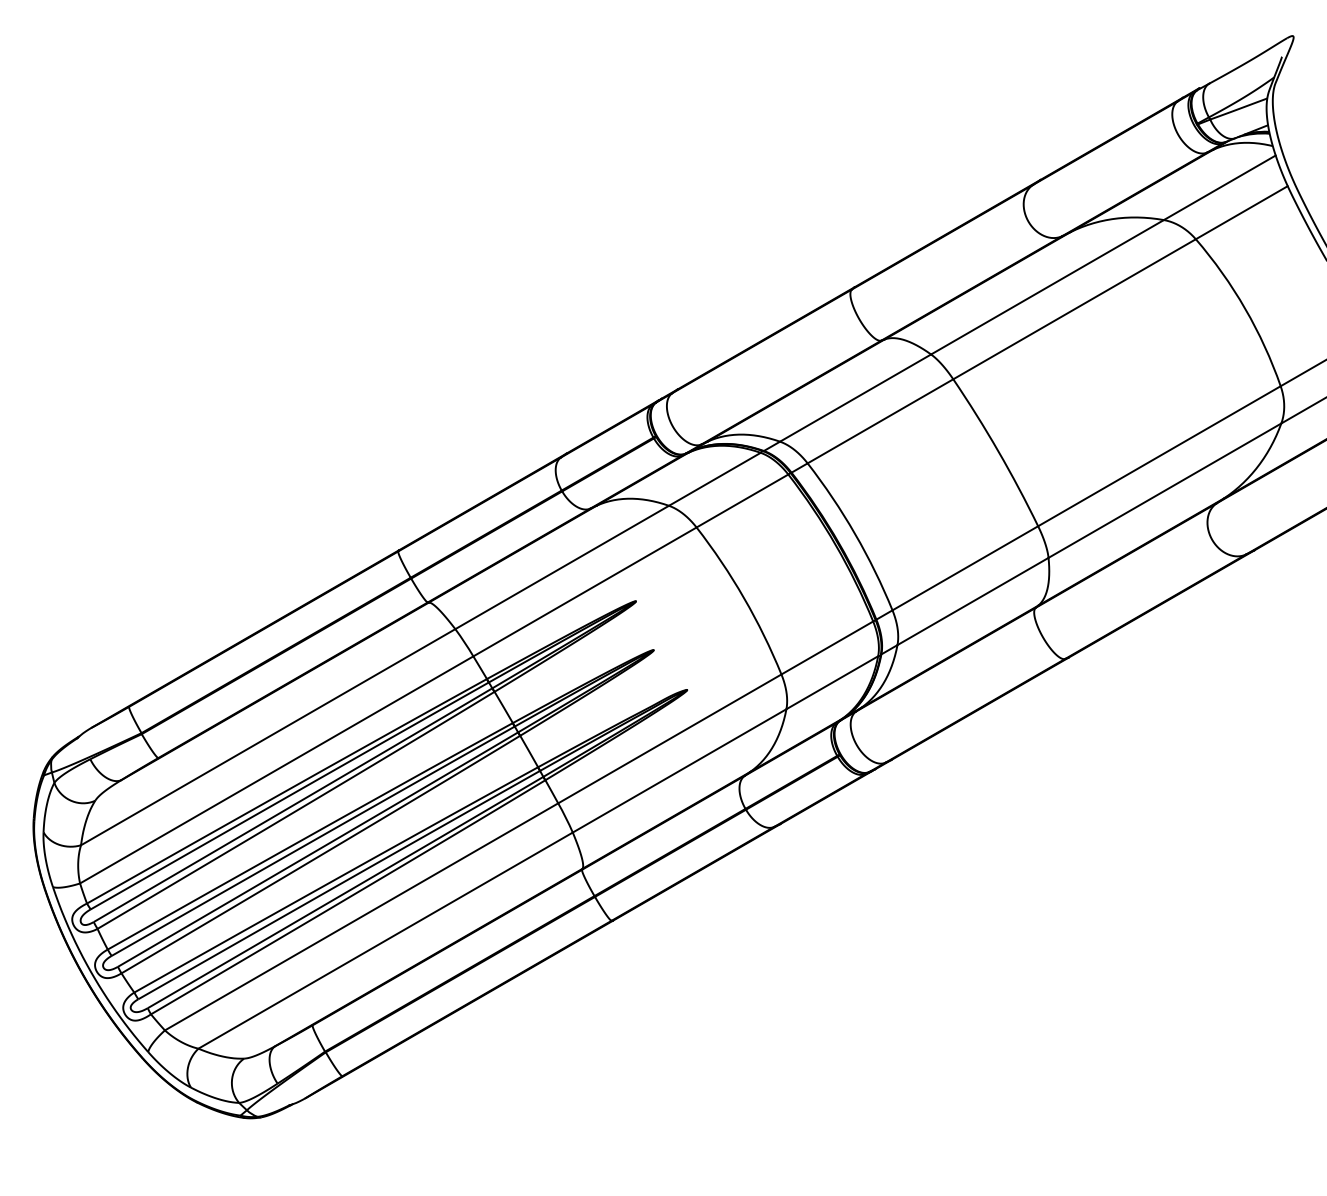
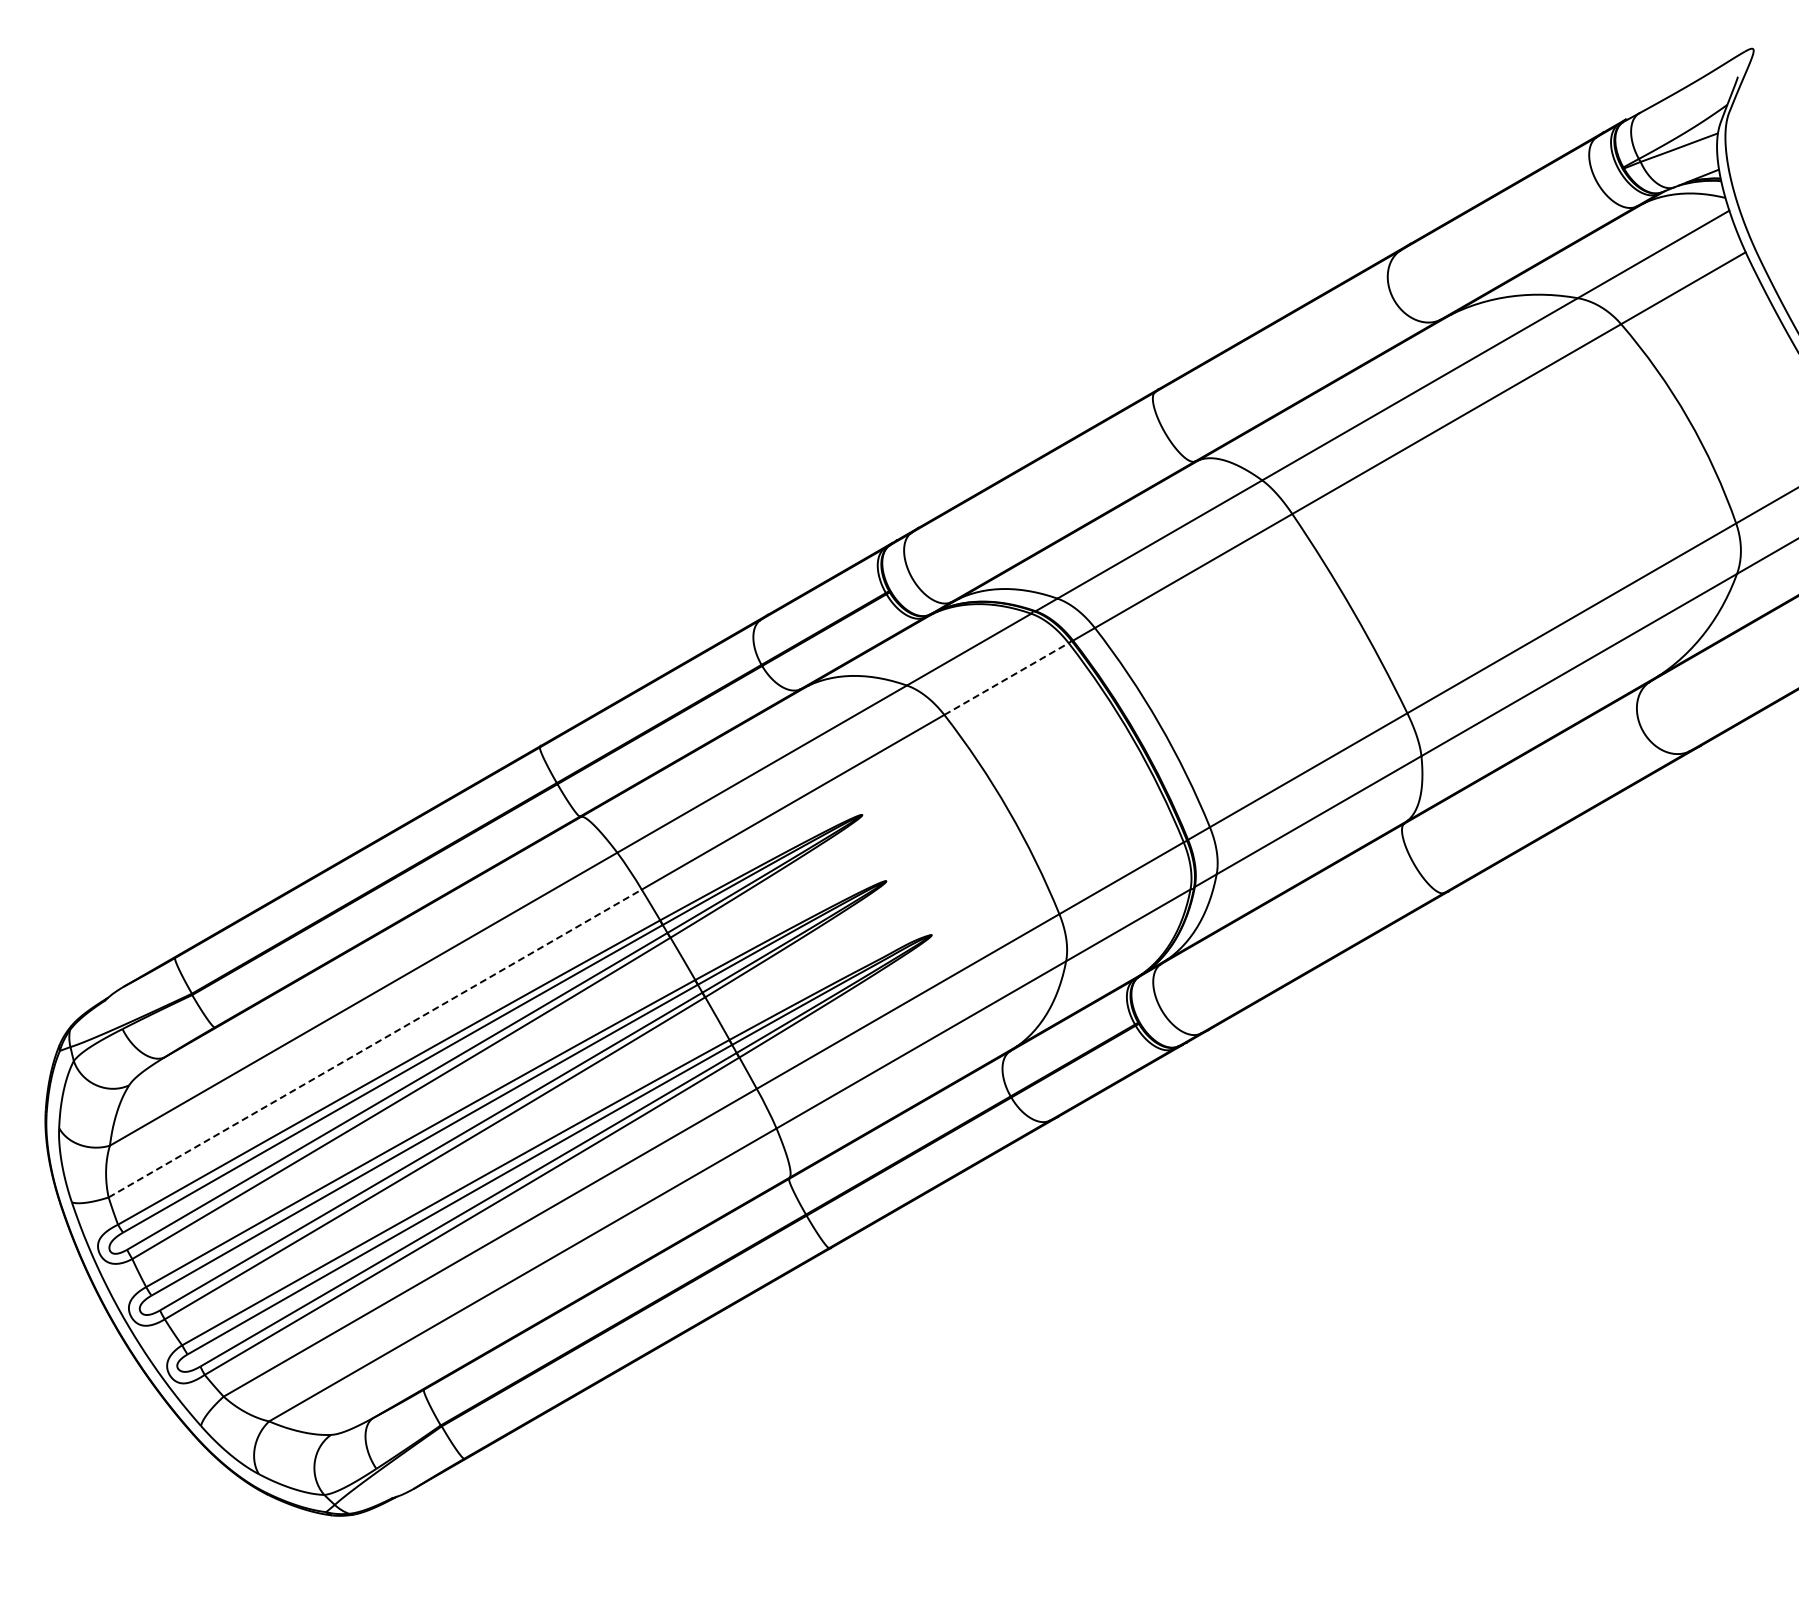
line: (742, 501) -> (1006, 679), solid -> dashed
line: (276, 769) -> (375, 1043), solid -> dashed

